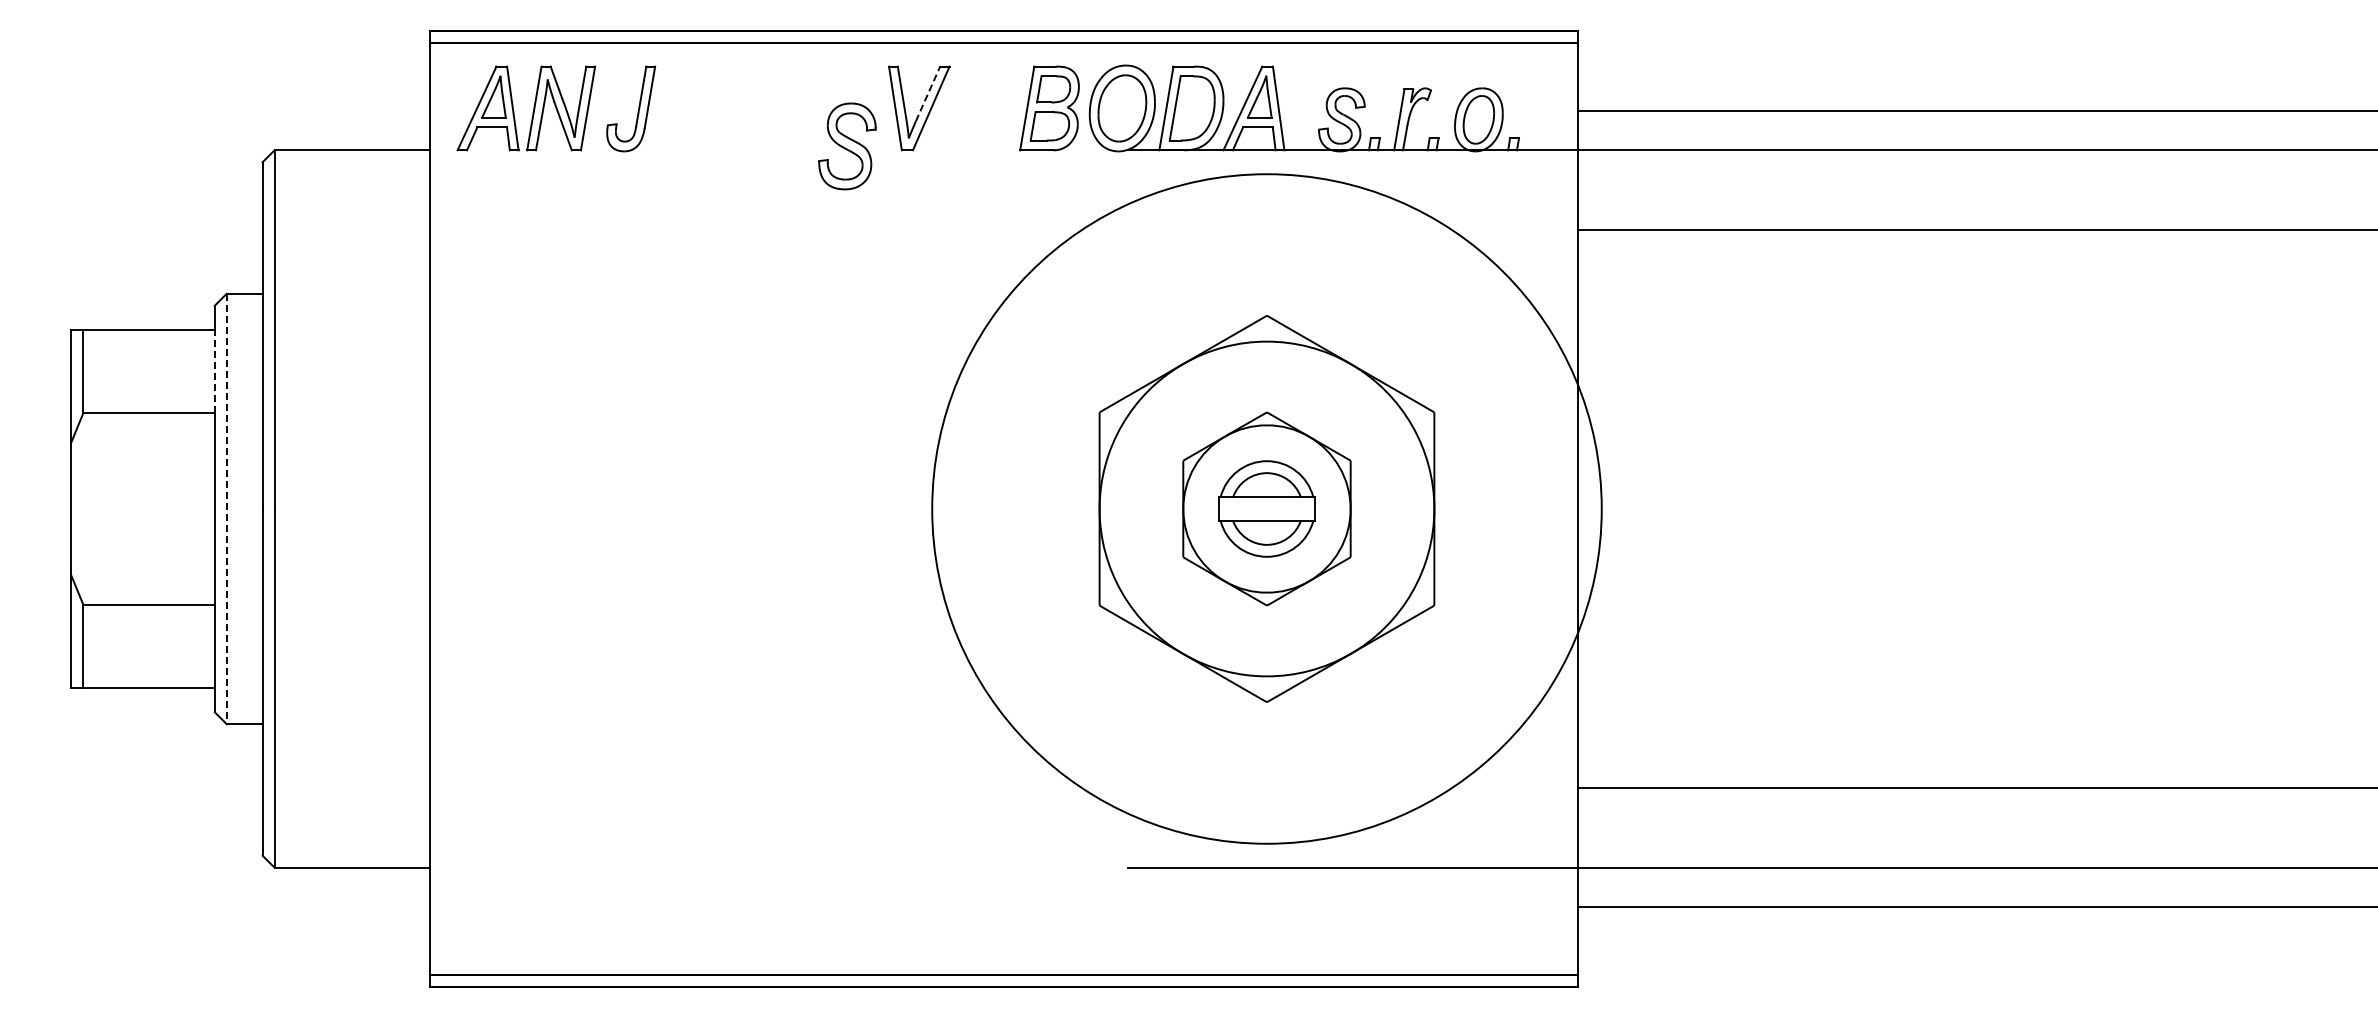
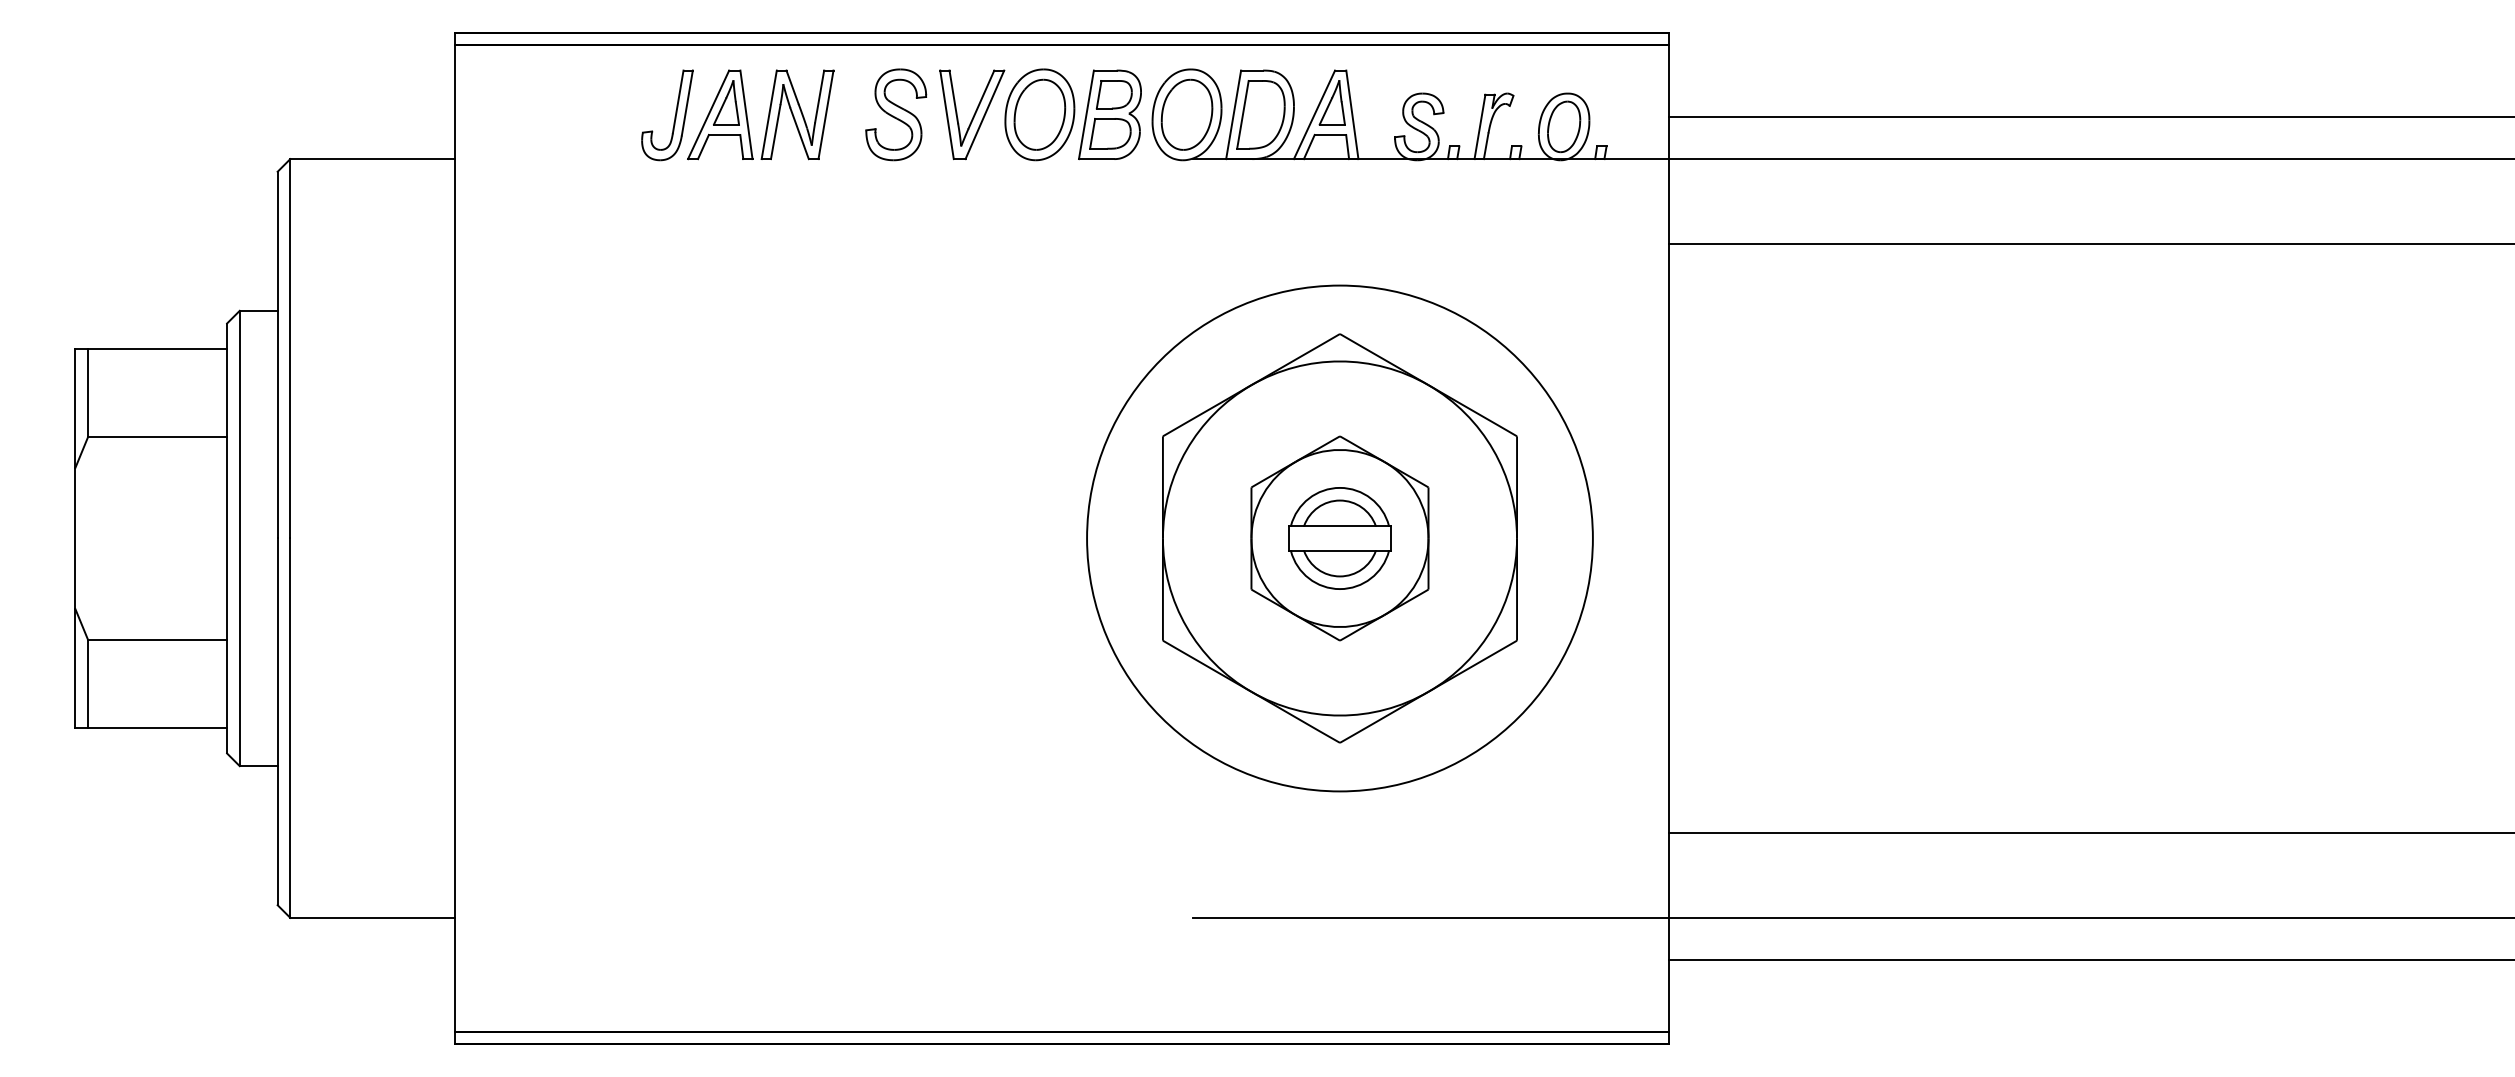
line: (928, 93) -> (981, 99), dashed -> solid
part: (533, 108) -> (768, 114), moved
part: (982, 108) -> (1039, 114), added
part: (847, 146) -> (896, 114), moved
line: (214, 371) -> (226, 393), dashed -> solid
circle: (1266, 508) -> (1339, 537), size x0.71
line: (226, 509) -> (239, 539), dashed -> solid

